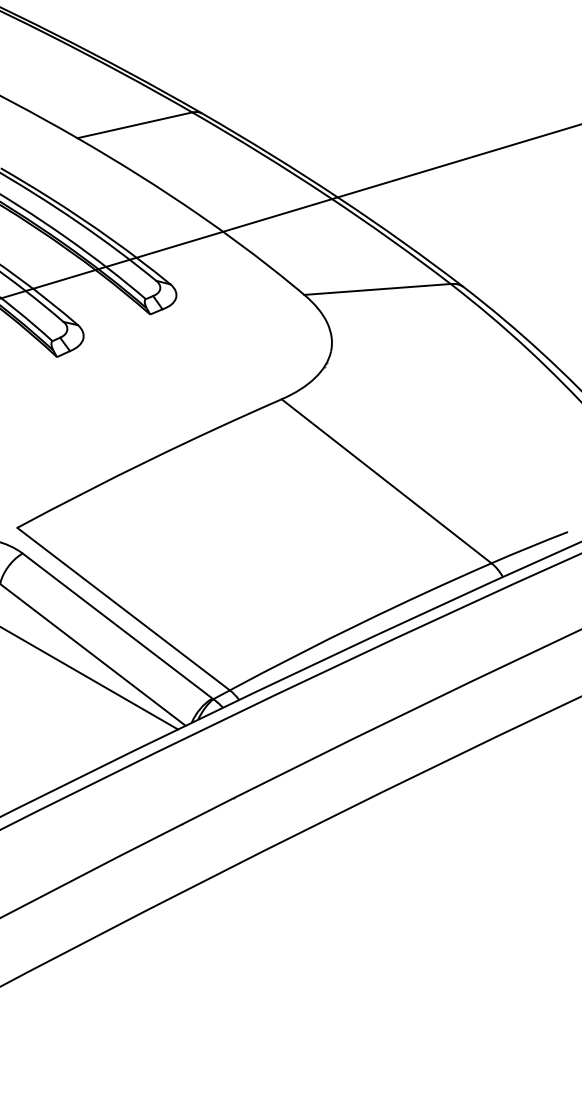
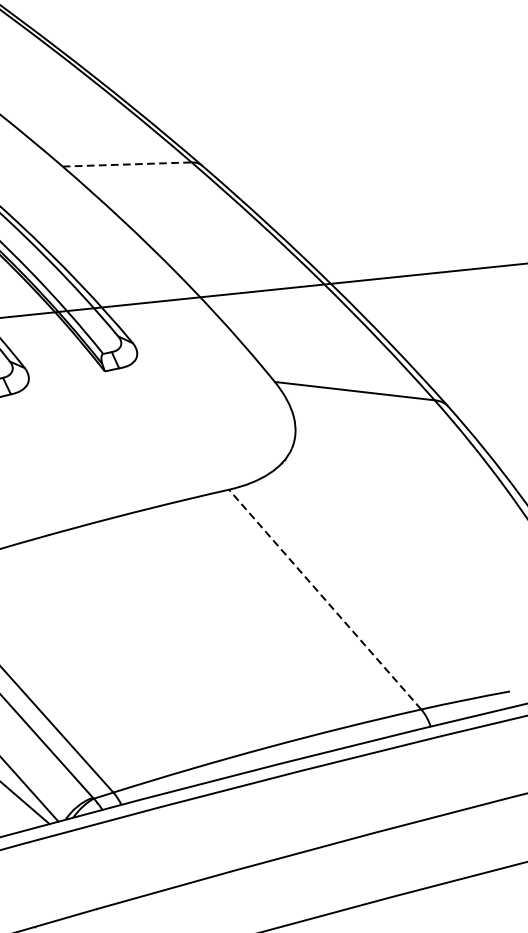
line: (134, 125) -> (126, 164), solid -> dashed
line: (386, 481) -> (324, 599), solid -> dashed

